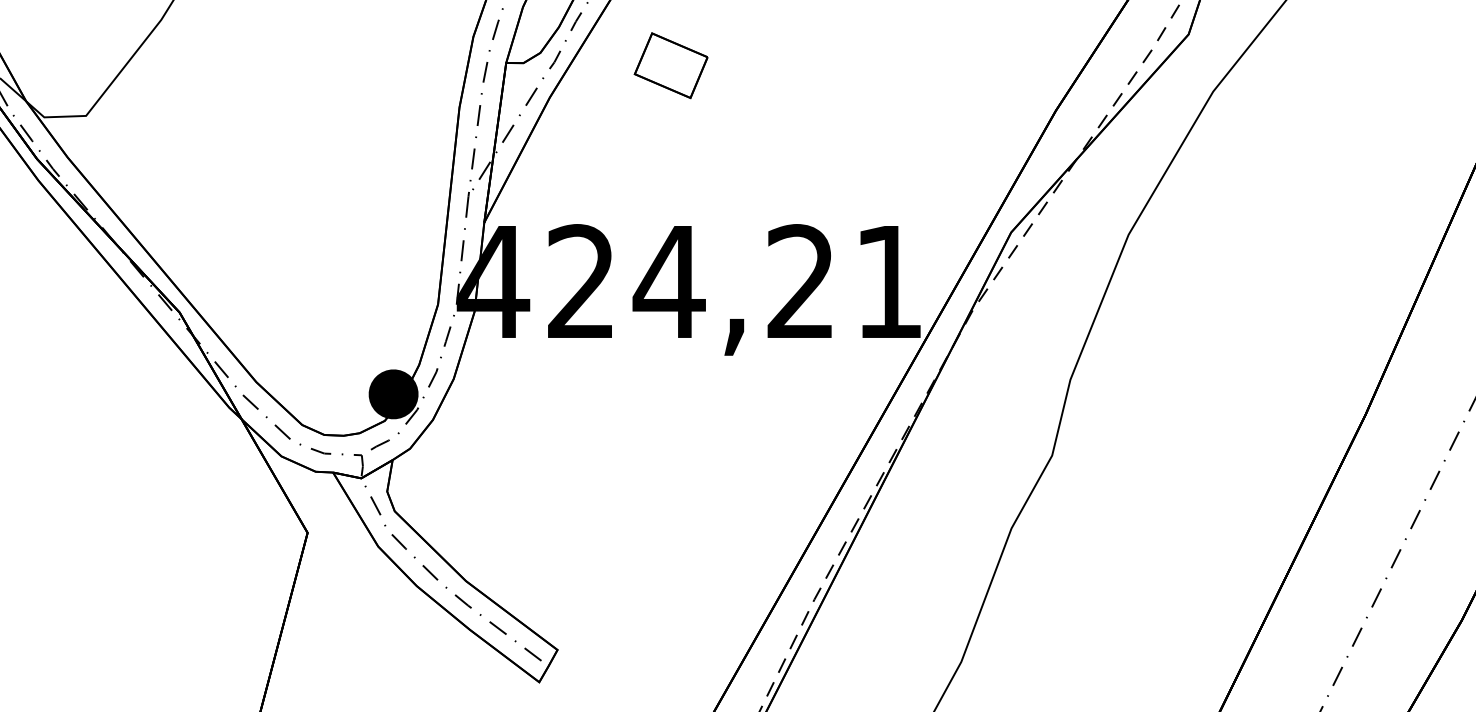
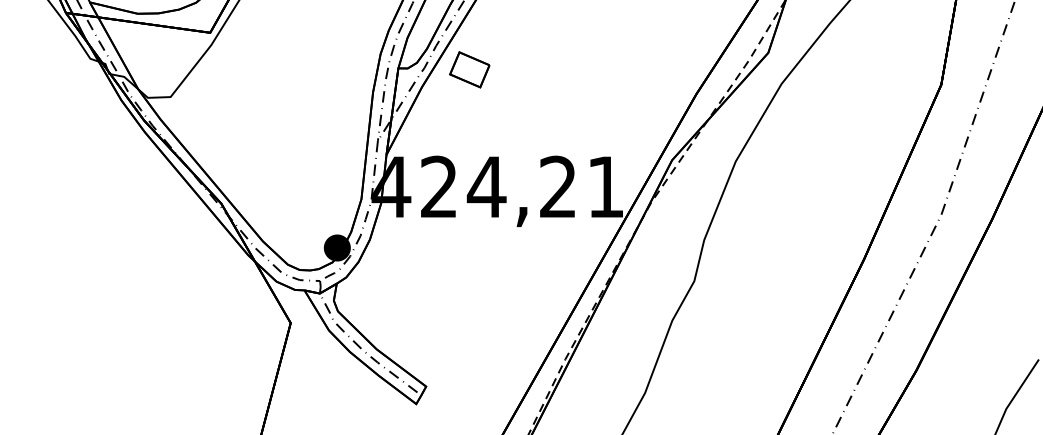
part: (670, 65) -> (469, 69), moved

